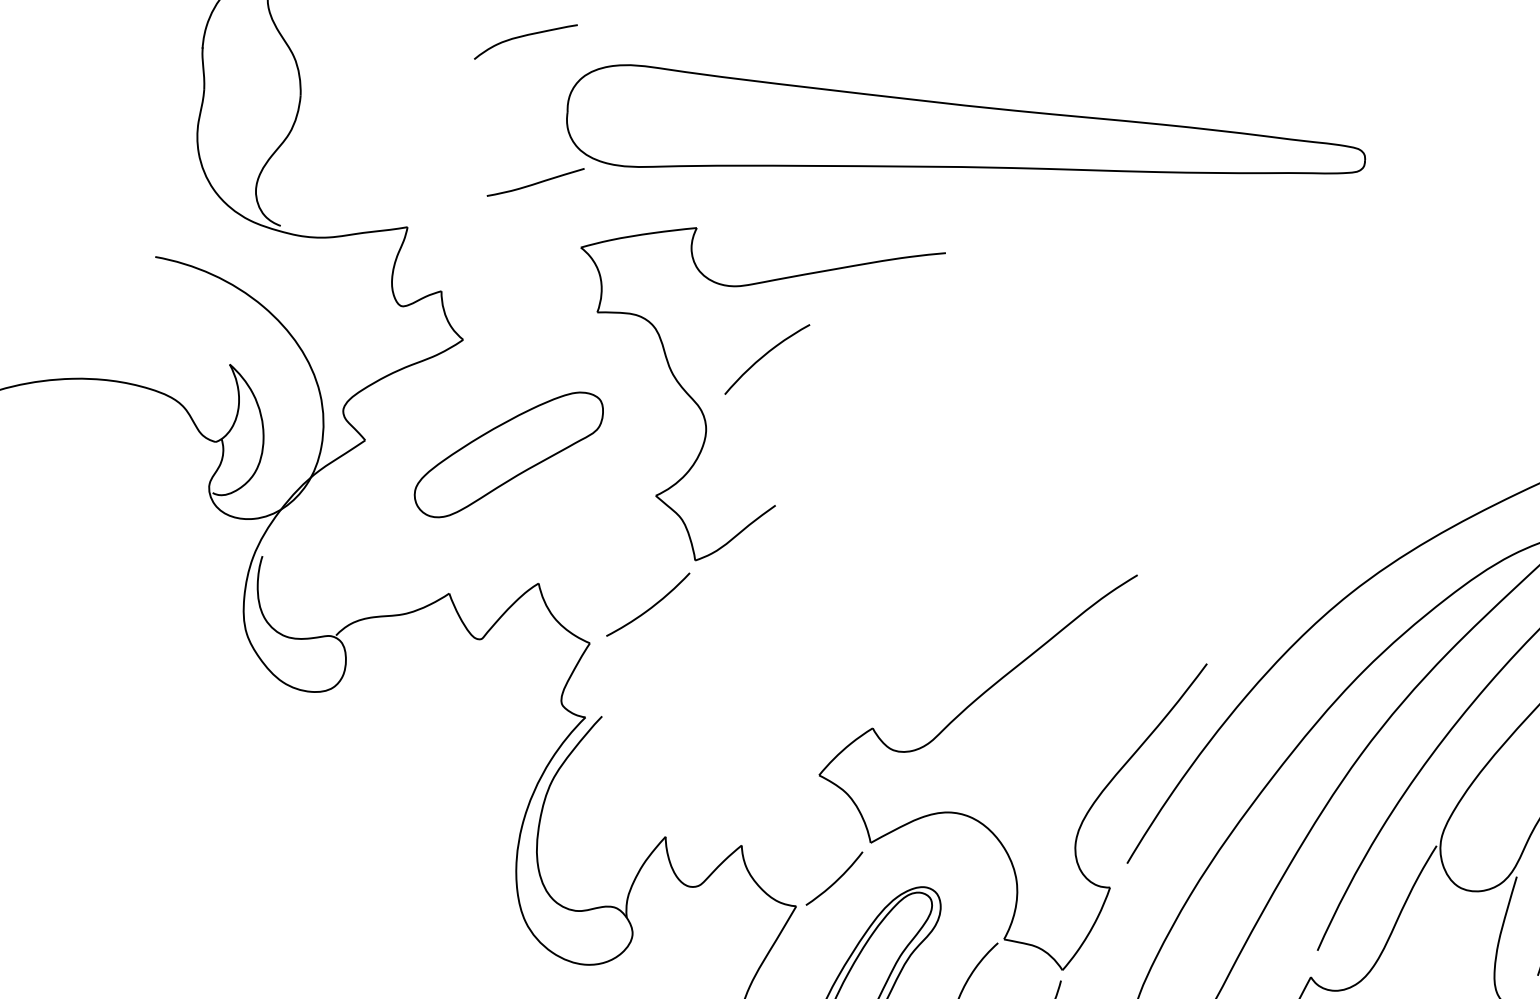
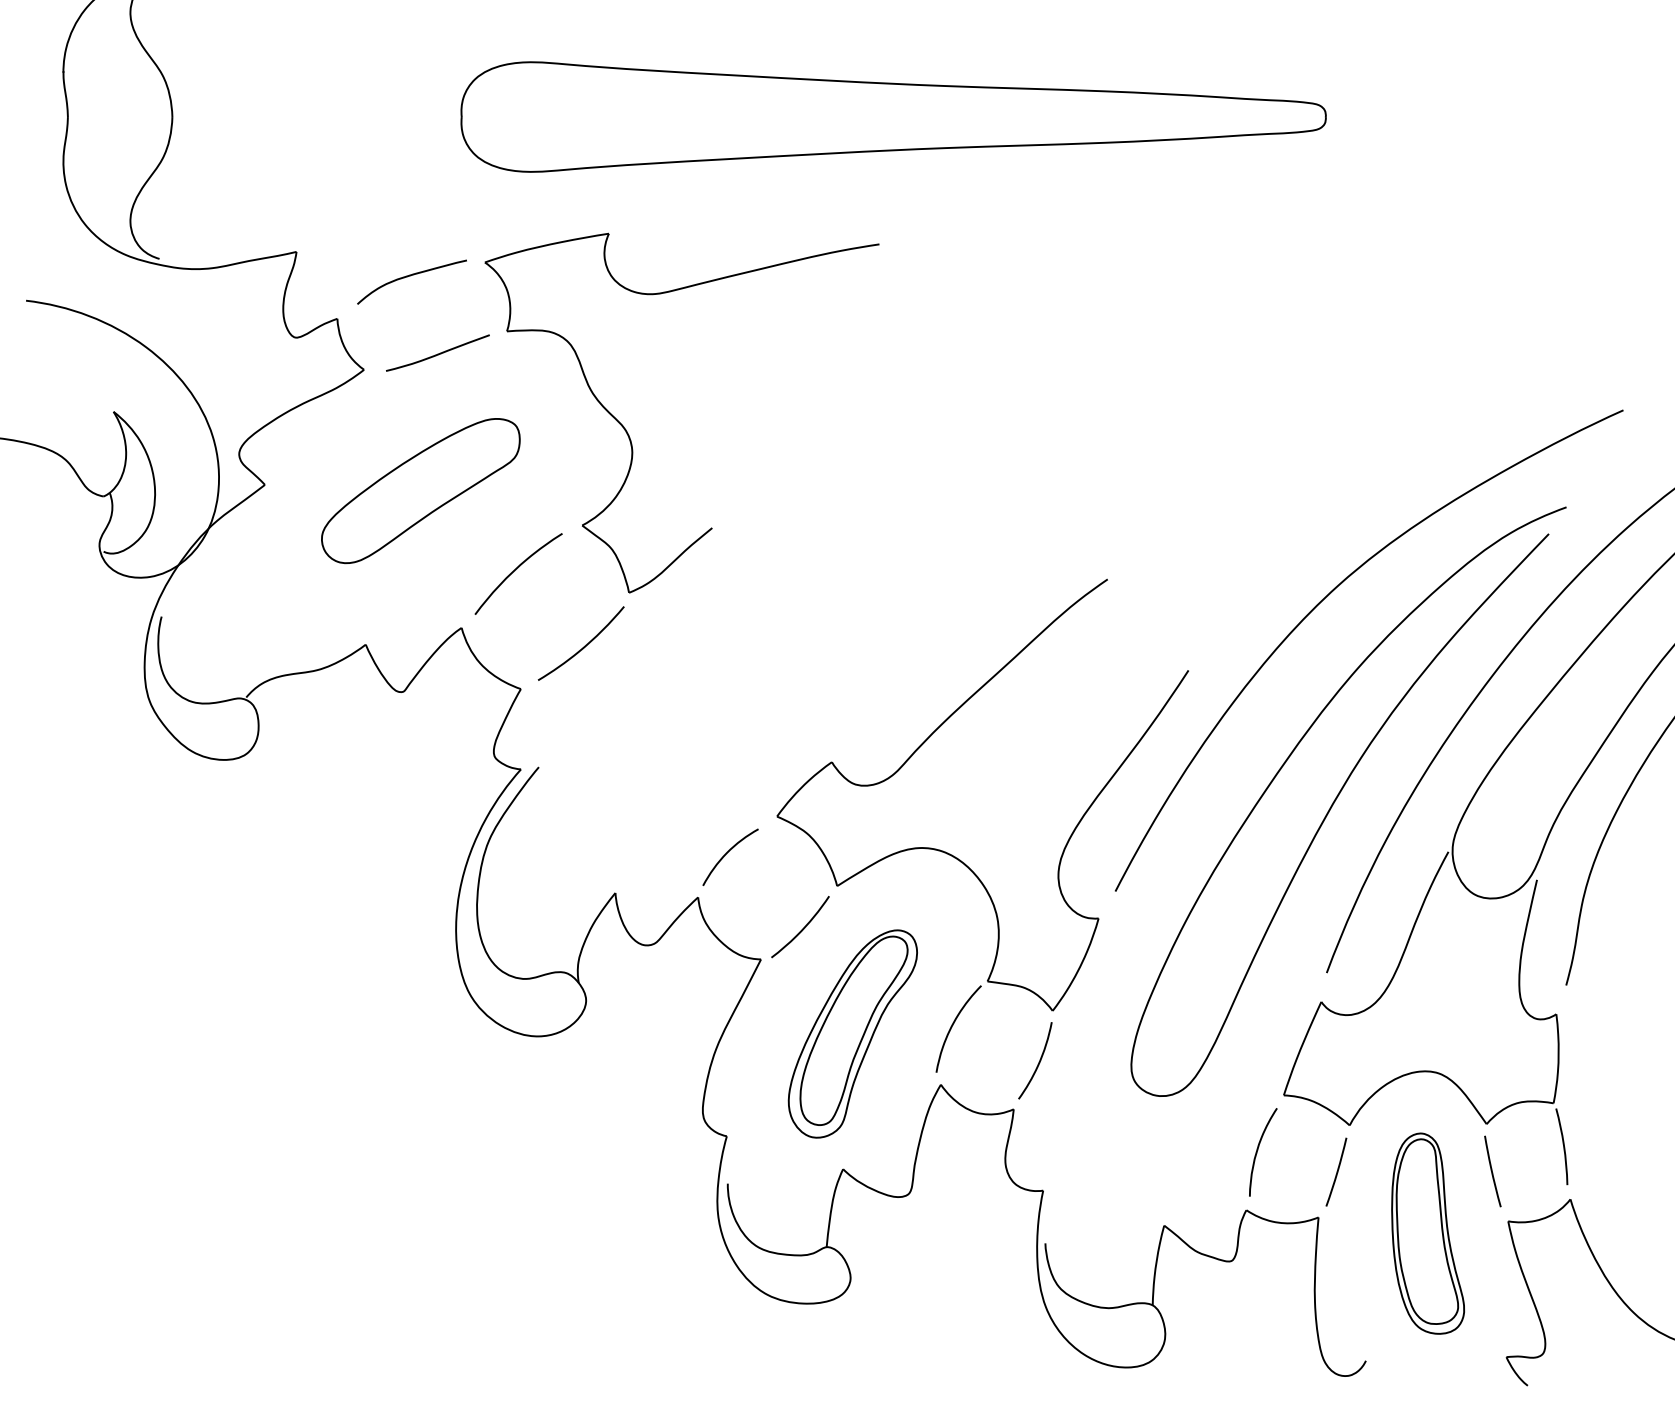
curve: (524, 36) -> (410, 276), moved
curve: (535, 182) -> (437, 353), moved
curve: (766, 355) -> (517, 569), moved
curve: (771, 806) -> (727, 853), added

